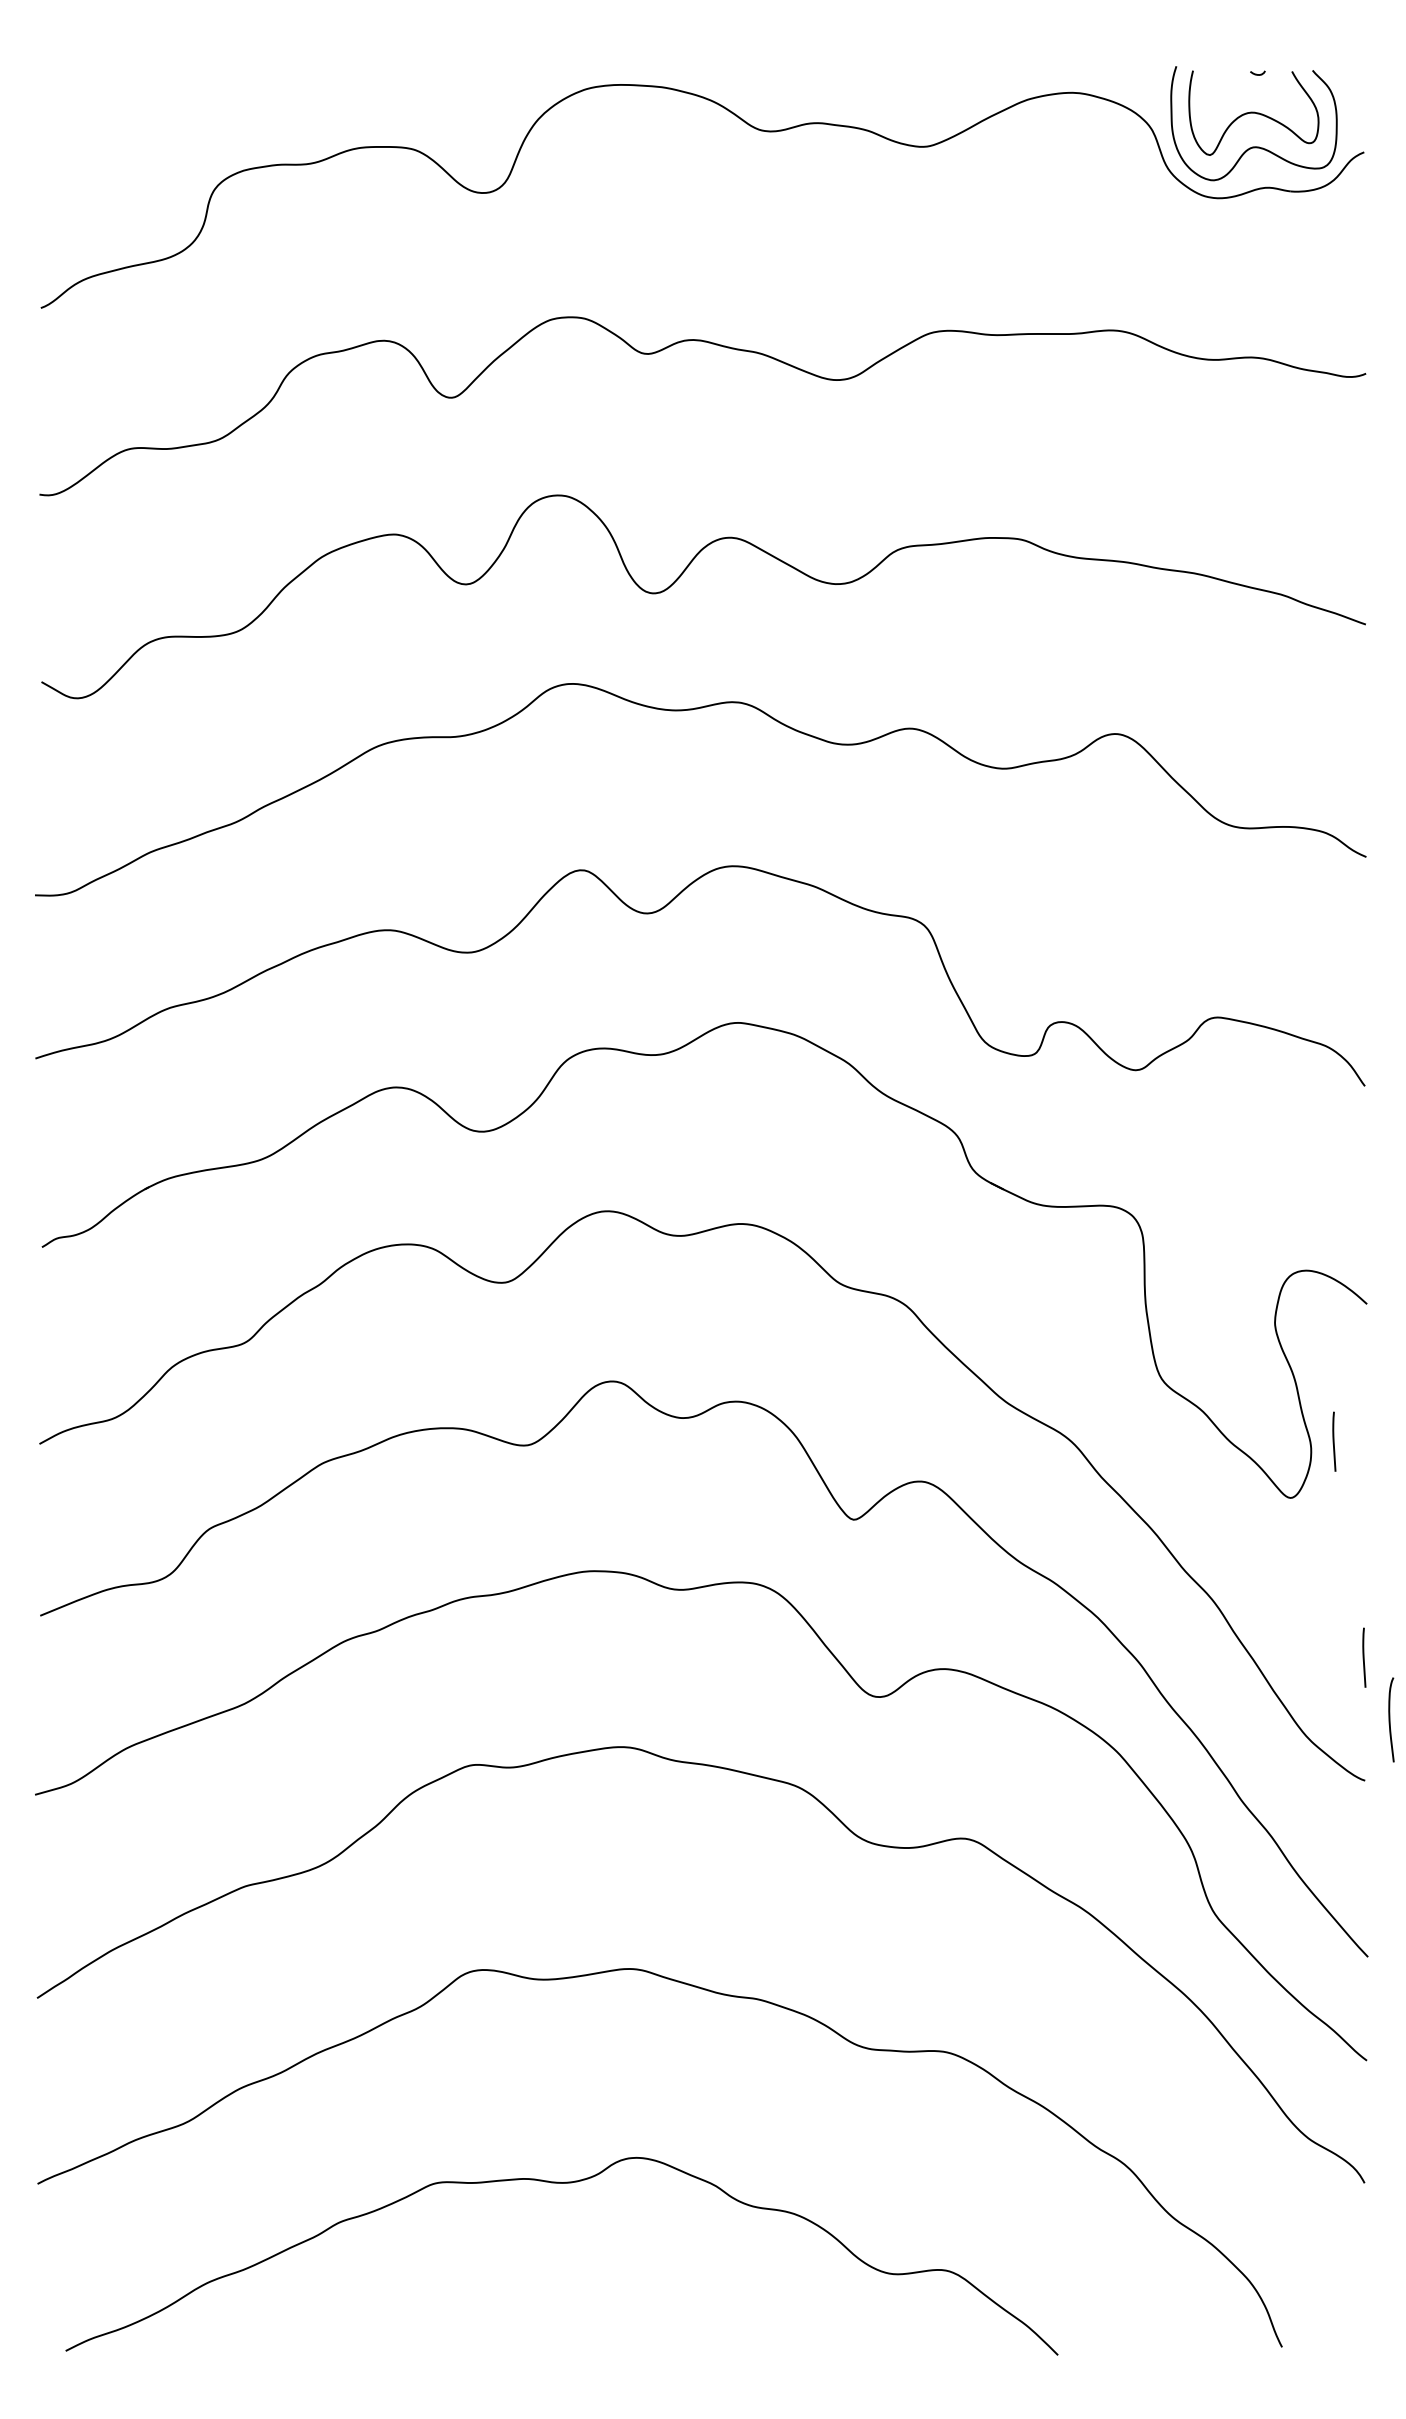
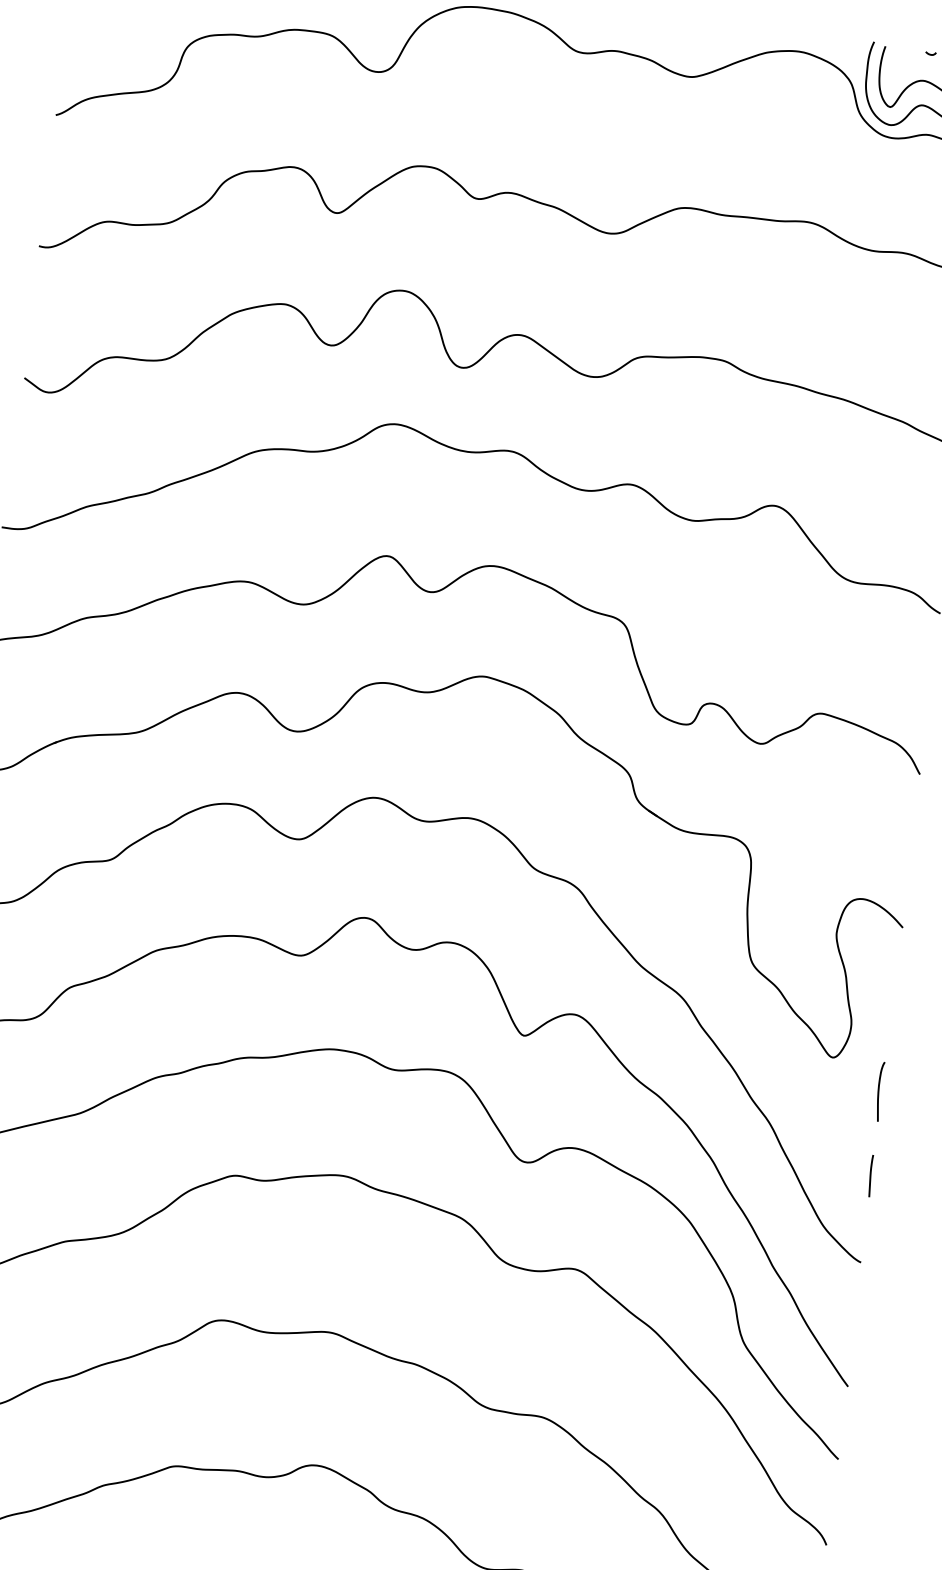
line: (1334, 1441) -> (868, 1021), removed
curve: (1390, 1719) -> (879, 1091), moved

